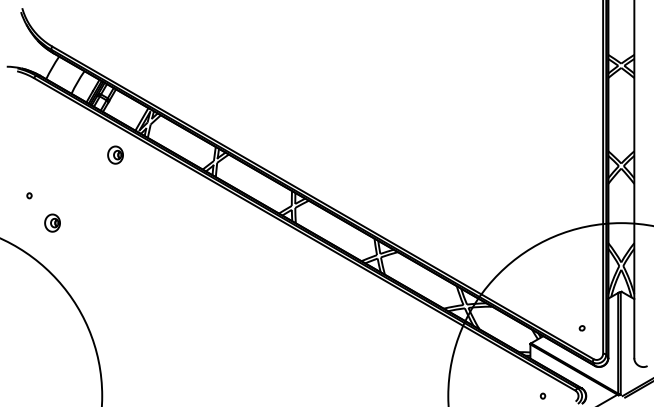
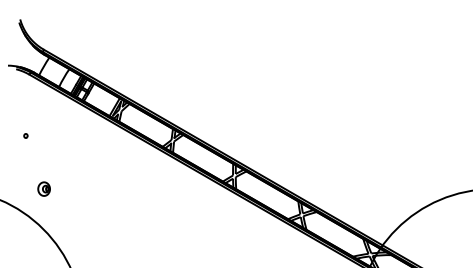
part: (115, 154) -> (93, 134), removed
part: (29, 195) -> (25, 135), moved

